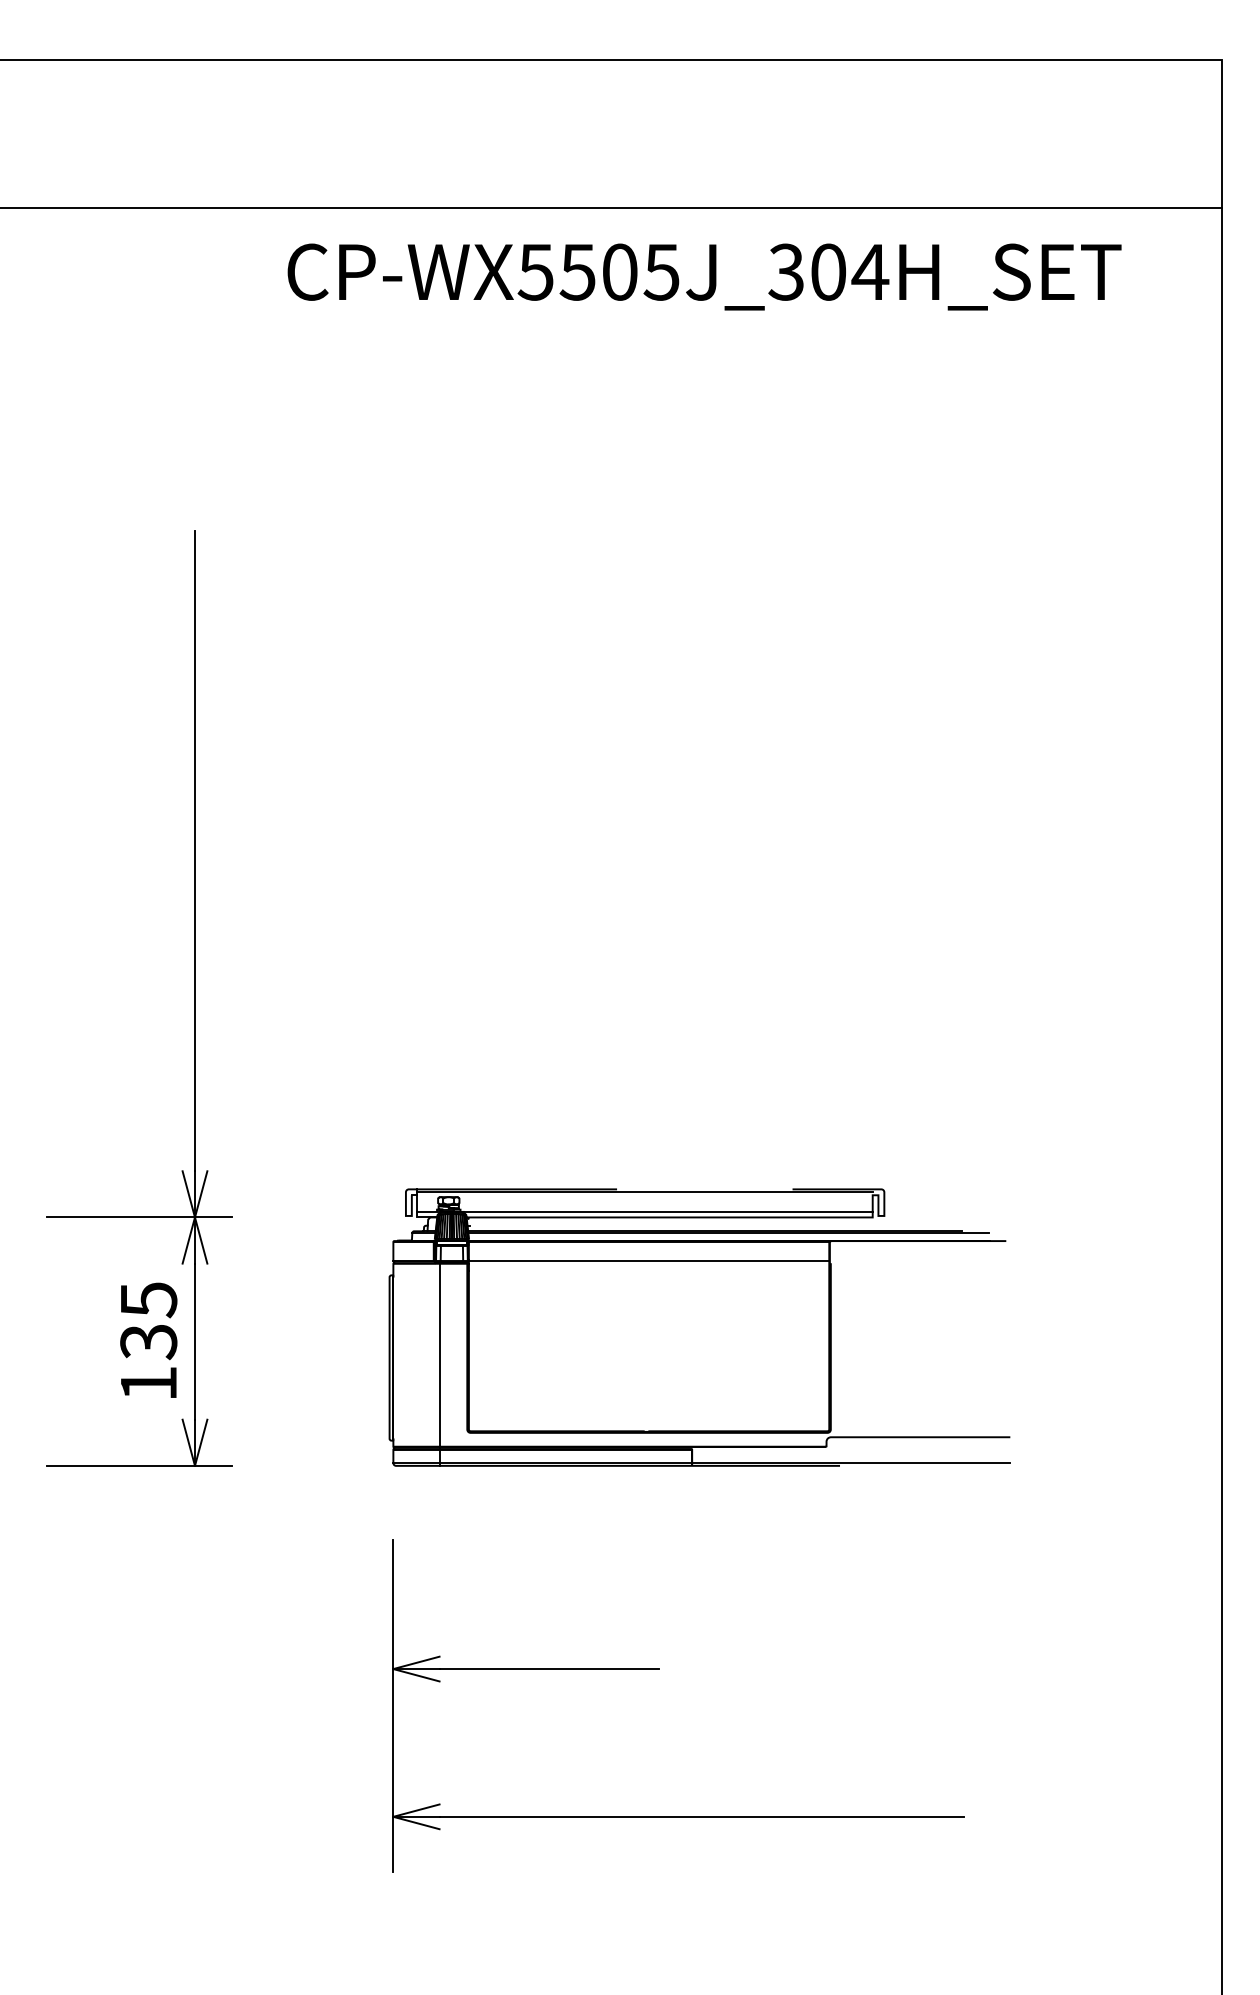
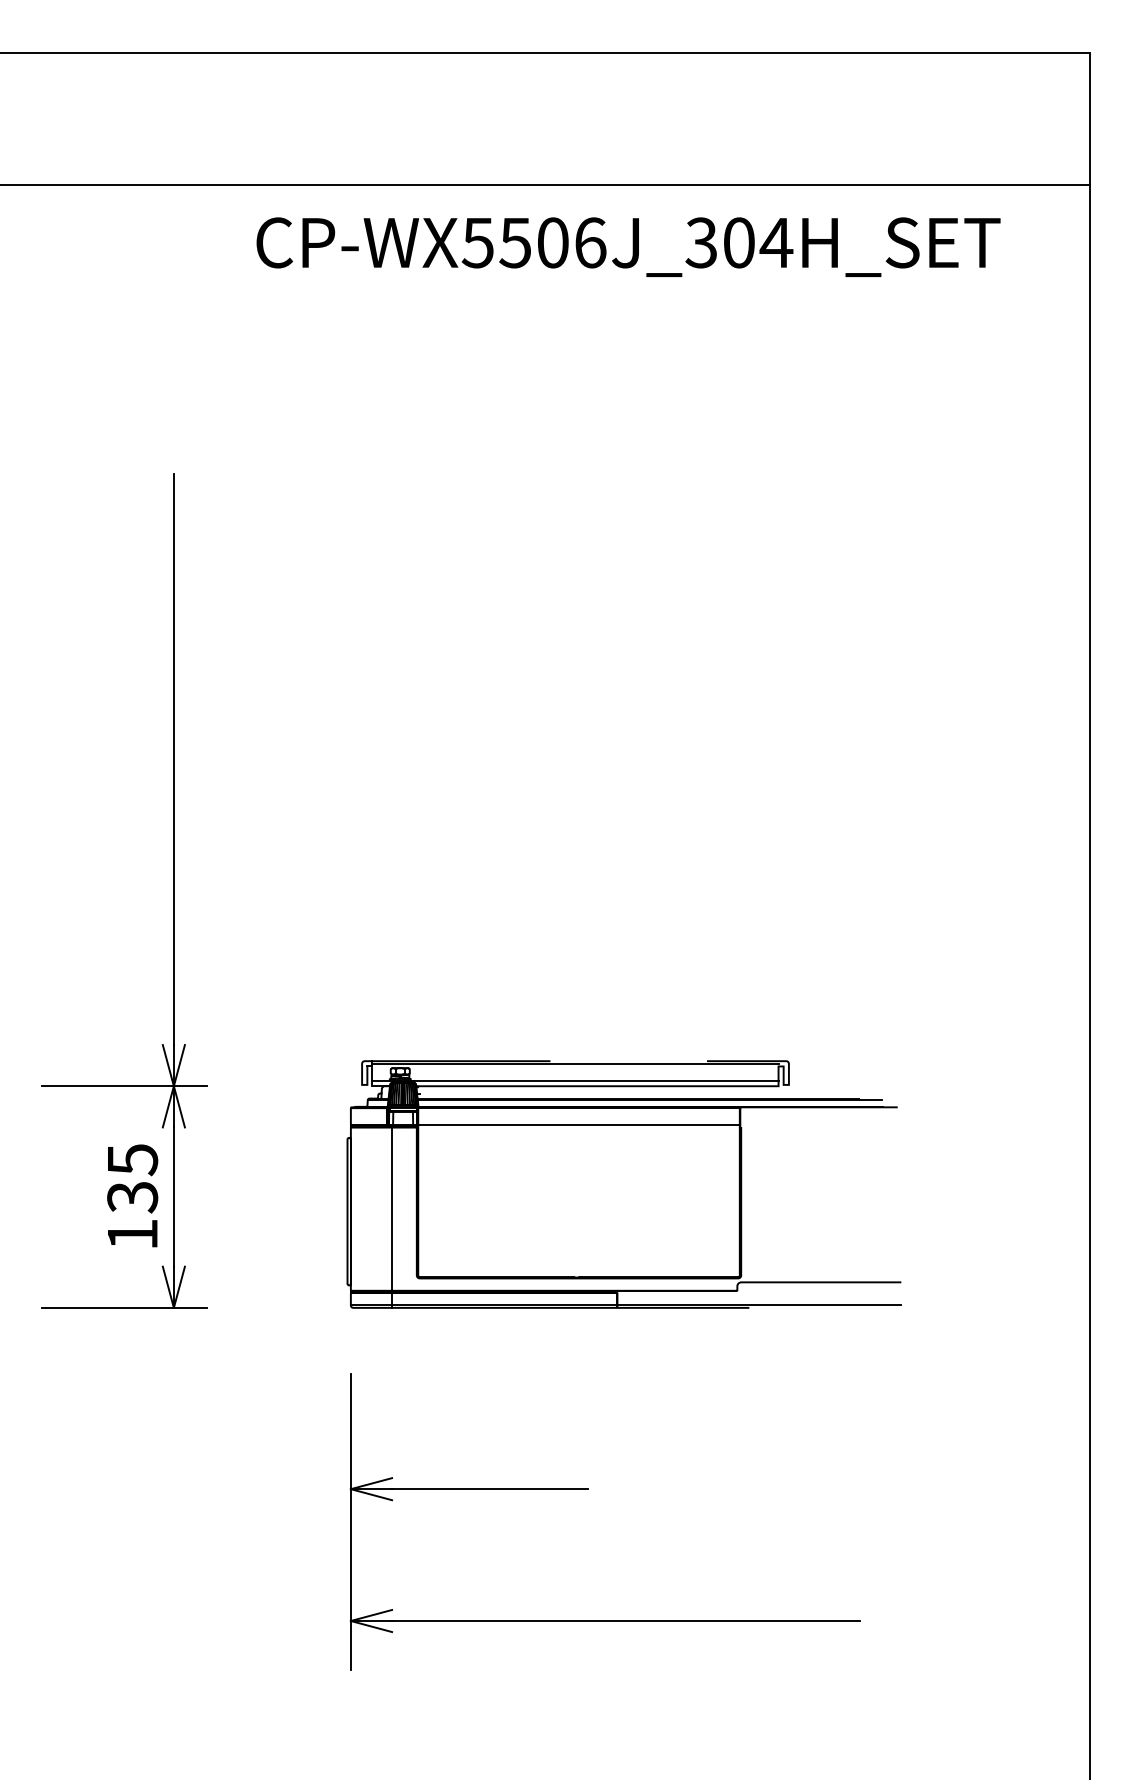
text: (661, 271) -> (590, 242), CP-WX5505J_304H_SET -> CP-WX5506J_304H_SET

